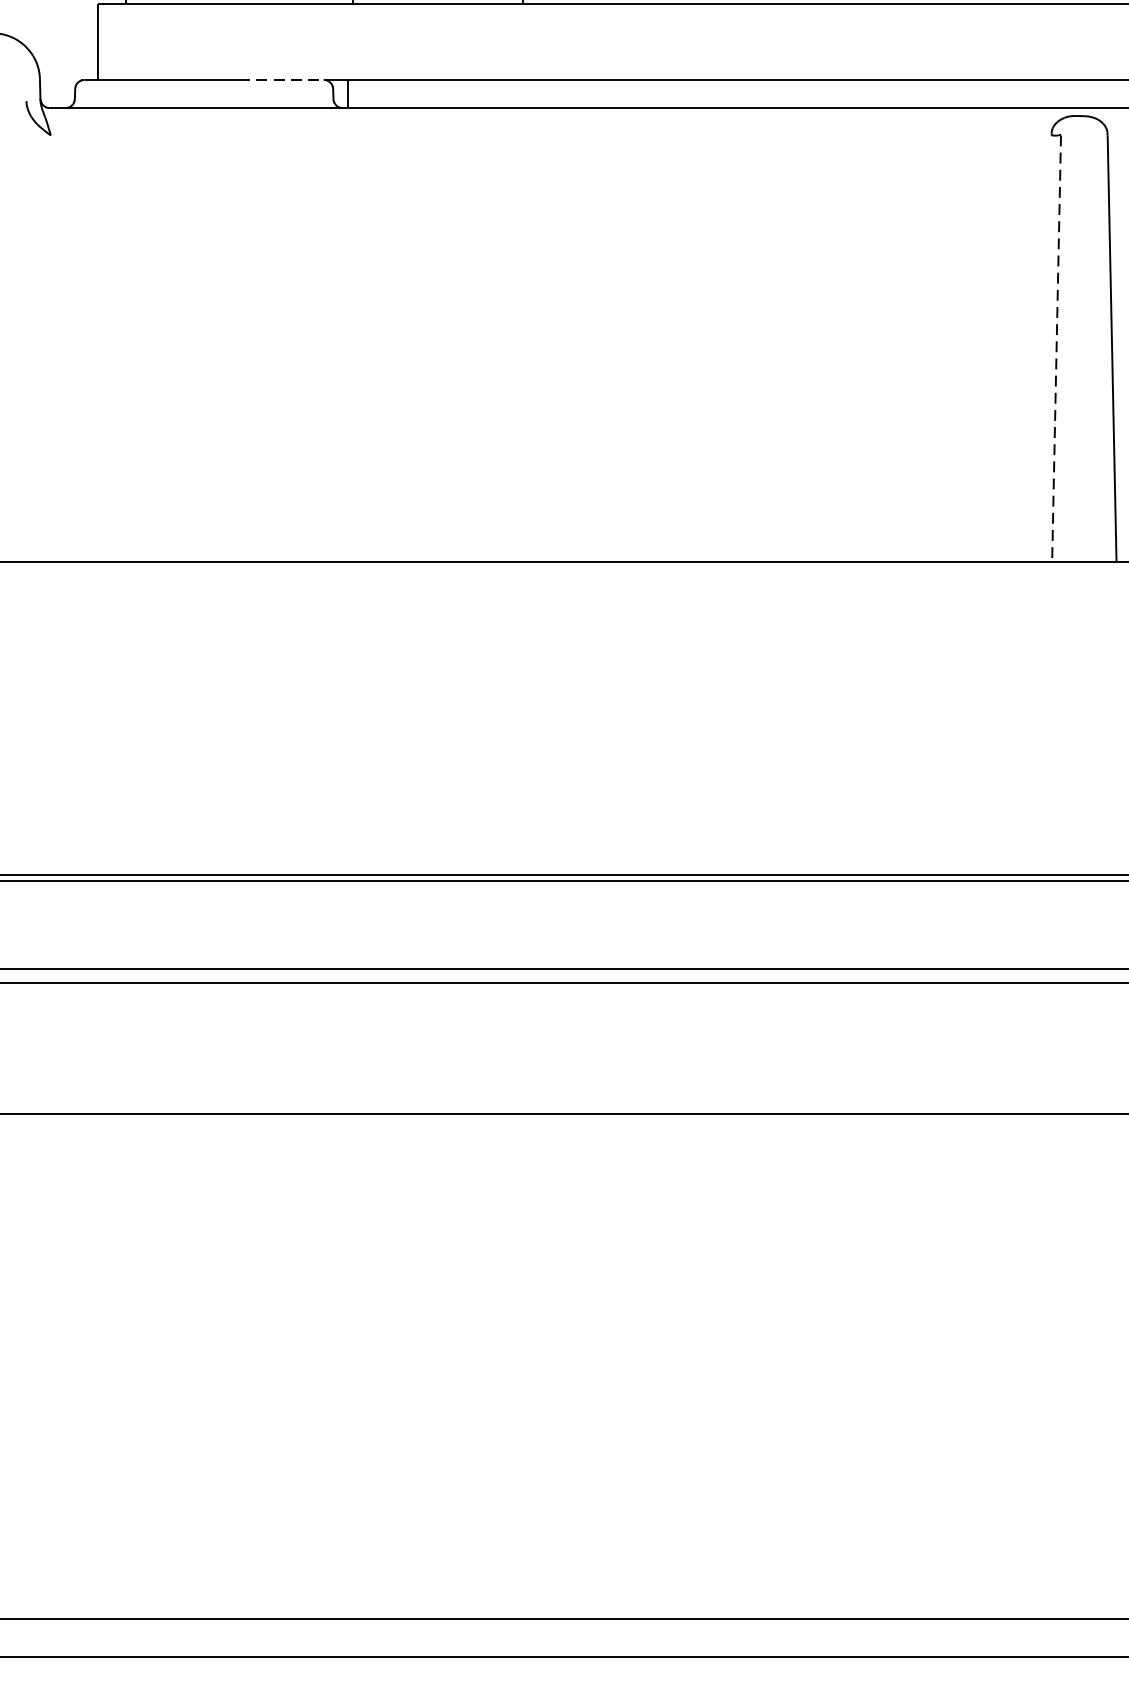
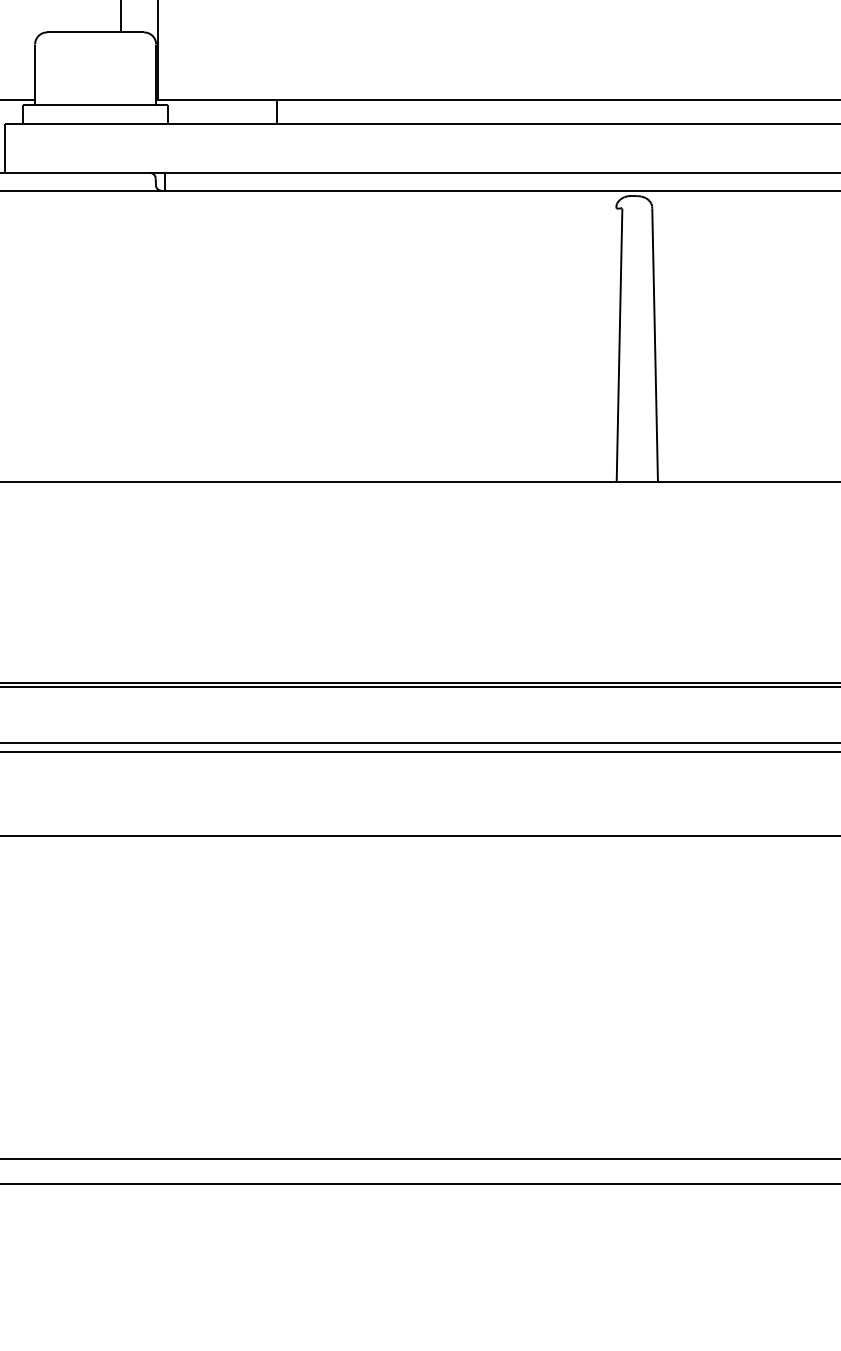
line: (282, 79) -> (123, 172), dashed -> solid
line: (1056, 349) -> (619, 345), dashed -> solid

